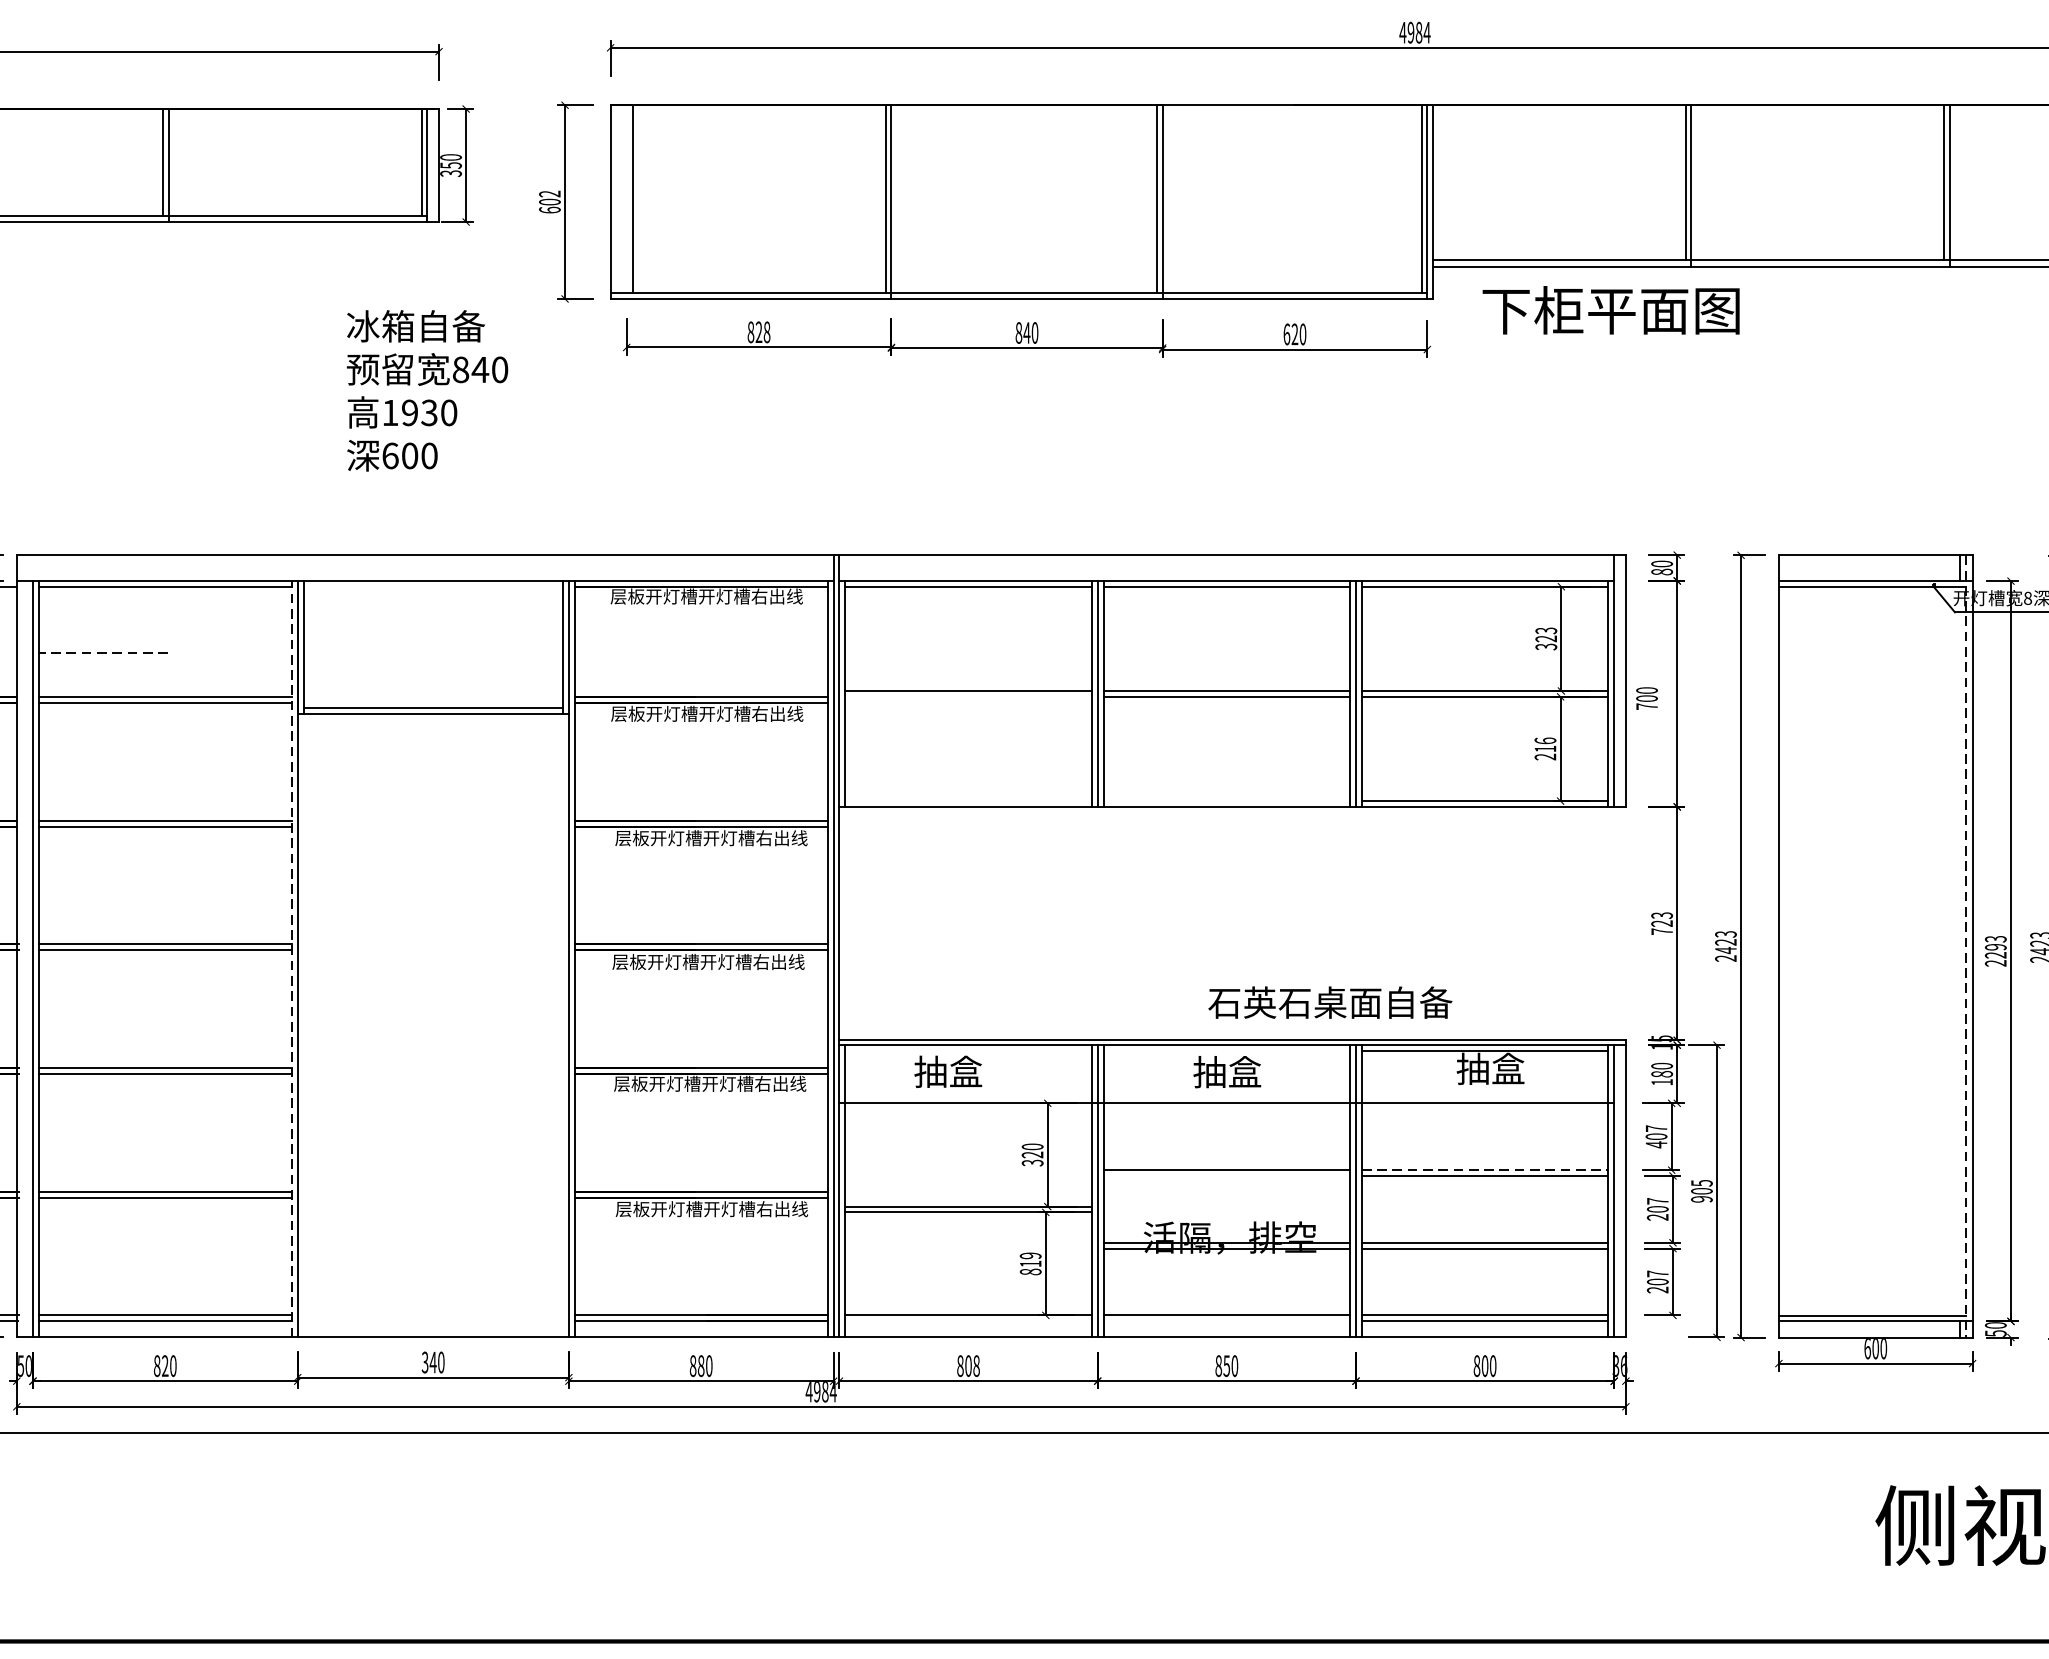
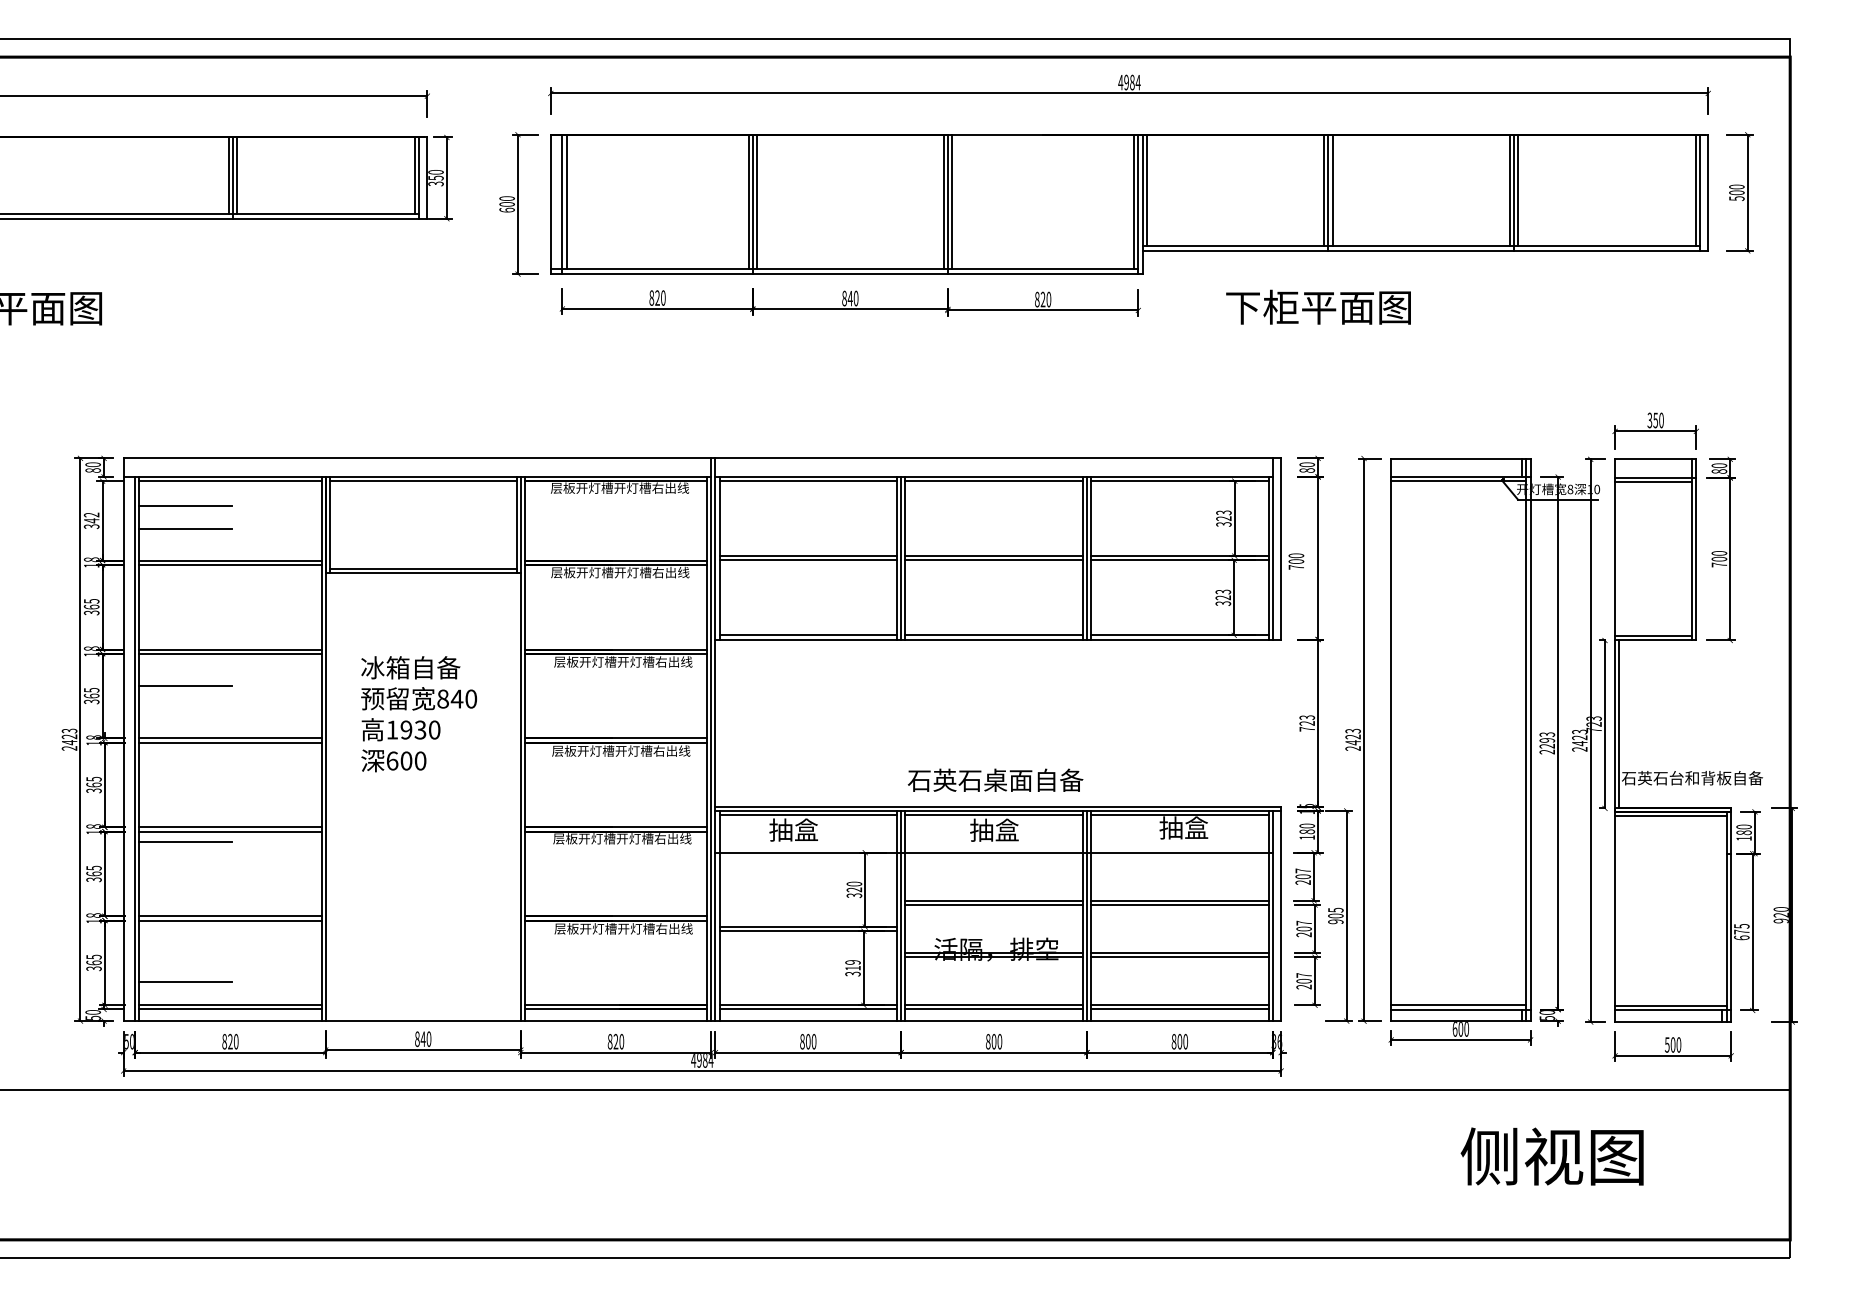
line: (175, 161) -> (237, 175), added
line: (1438, 182) -> (1146, 190), added
line: (1697, 182) -> (1332, 190), added
line: (1955, 182) -> (1518, 190), added
text: (549, 193) -> (506, 198), 602 -> 600
line: (897, 198) -> (757, 201), added
line: (1169, 198) -> (952, 201), added
line: (626, 202) -> (562, 204), added
text: (1611, 309) -> (1318, 306), moved
text: (767, 332) -> (663, 298), 828 -> 820
text: (1287, 334) -> (1037, 299), 620 -> 820
text: (428, 391) -> (419, 714), moved
line: (432, 587) -> (422, 481), added
line: (102, 620) -> (185, 505), added
line: (102, 652) -> (185, 528), dashed -> solid
line: (968, 697) -> (808, 560), added
text: (1545, 748) -> (1223, 597), 216 -> 323
line: (968, 801) -> (808, 635), added
line: (1225, 801) -> (993, 635), added
line: (102, 870) -> (185, 685), added
line: (1965, 947) -> (1525, 740), dashed -> solid
line: (291, 958) -> (321, 748), dashed -> solid
text: (1330, 1001) -> (995, 779), moved
line: (968, 1051) -> (808, 815), added
line: (1225, 1051) -> (993, 815), added
line: (102, 1089) -> (185, 842), added
text: (1655, 1144) -> (1302, 882), 407 -> 207
line: (1484, 1169) -> (1179, 900), dashed -> solid
line: (1225, 1175) -> (993, 904), added
text: (1029, 1271) -> (852, 973), 819 -> 319
line: (102, 1282) -> (185, 981), added
line: (968, 1321) -> (808, 1009), added
line: (1225, 1321) -> (993, 1009), added
text: (425, 1361) -> (417, 1038), 340 -> 840
text: (700, 1365) -> (615, 1041), 880 -> 820
text: (975, 1365) -> (813, 1041), 808 -> 800
text: (1225, 1365) -> (993, 1041), 850 -> 800

